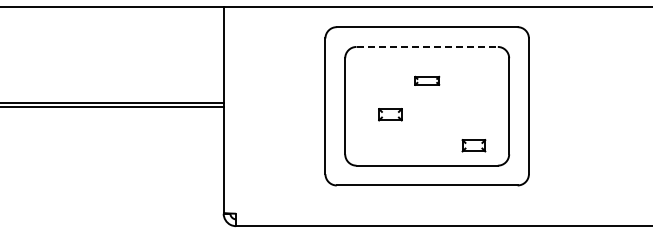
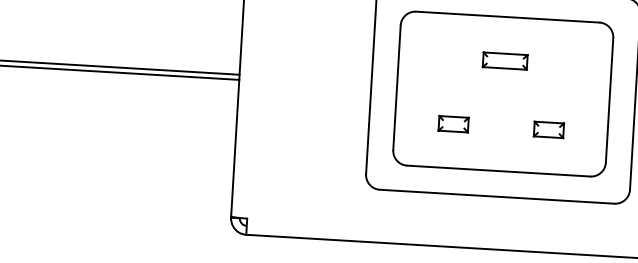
line: (427, 46) -> (508, 16), dashed -> solid
part: (427, 80) -> (505, 60), size x1.43
part: (390, 114) -> (453, 123), moved
part: (473, 145) -> (548, 129), moved

